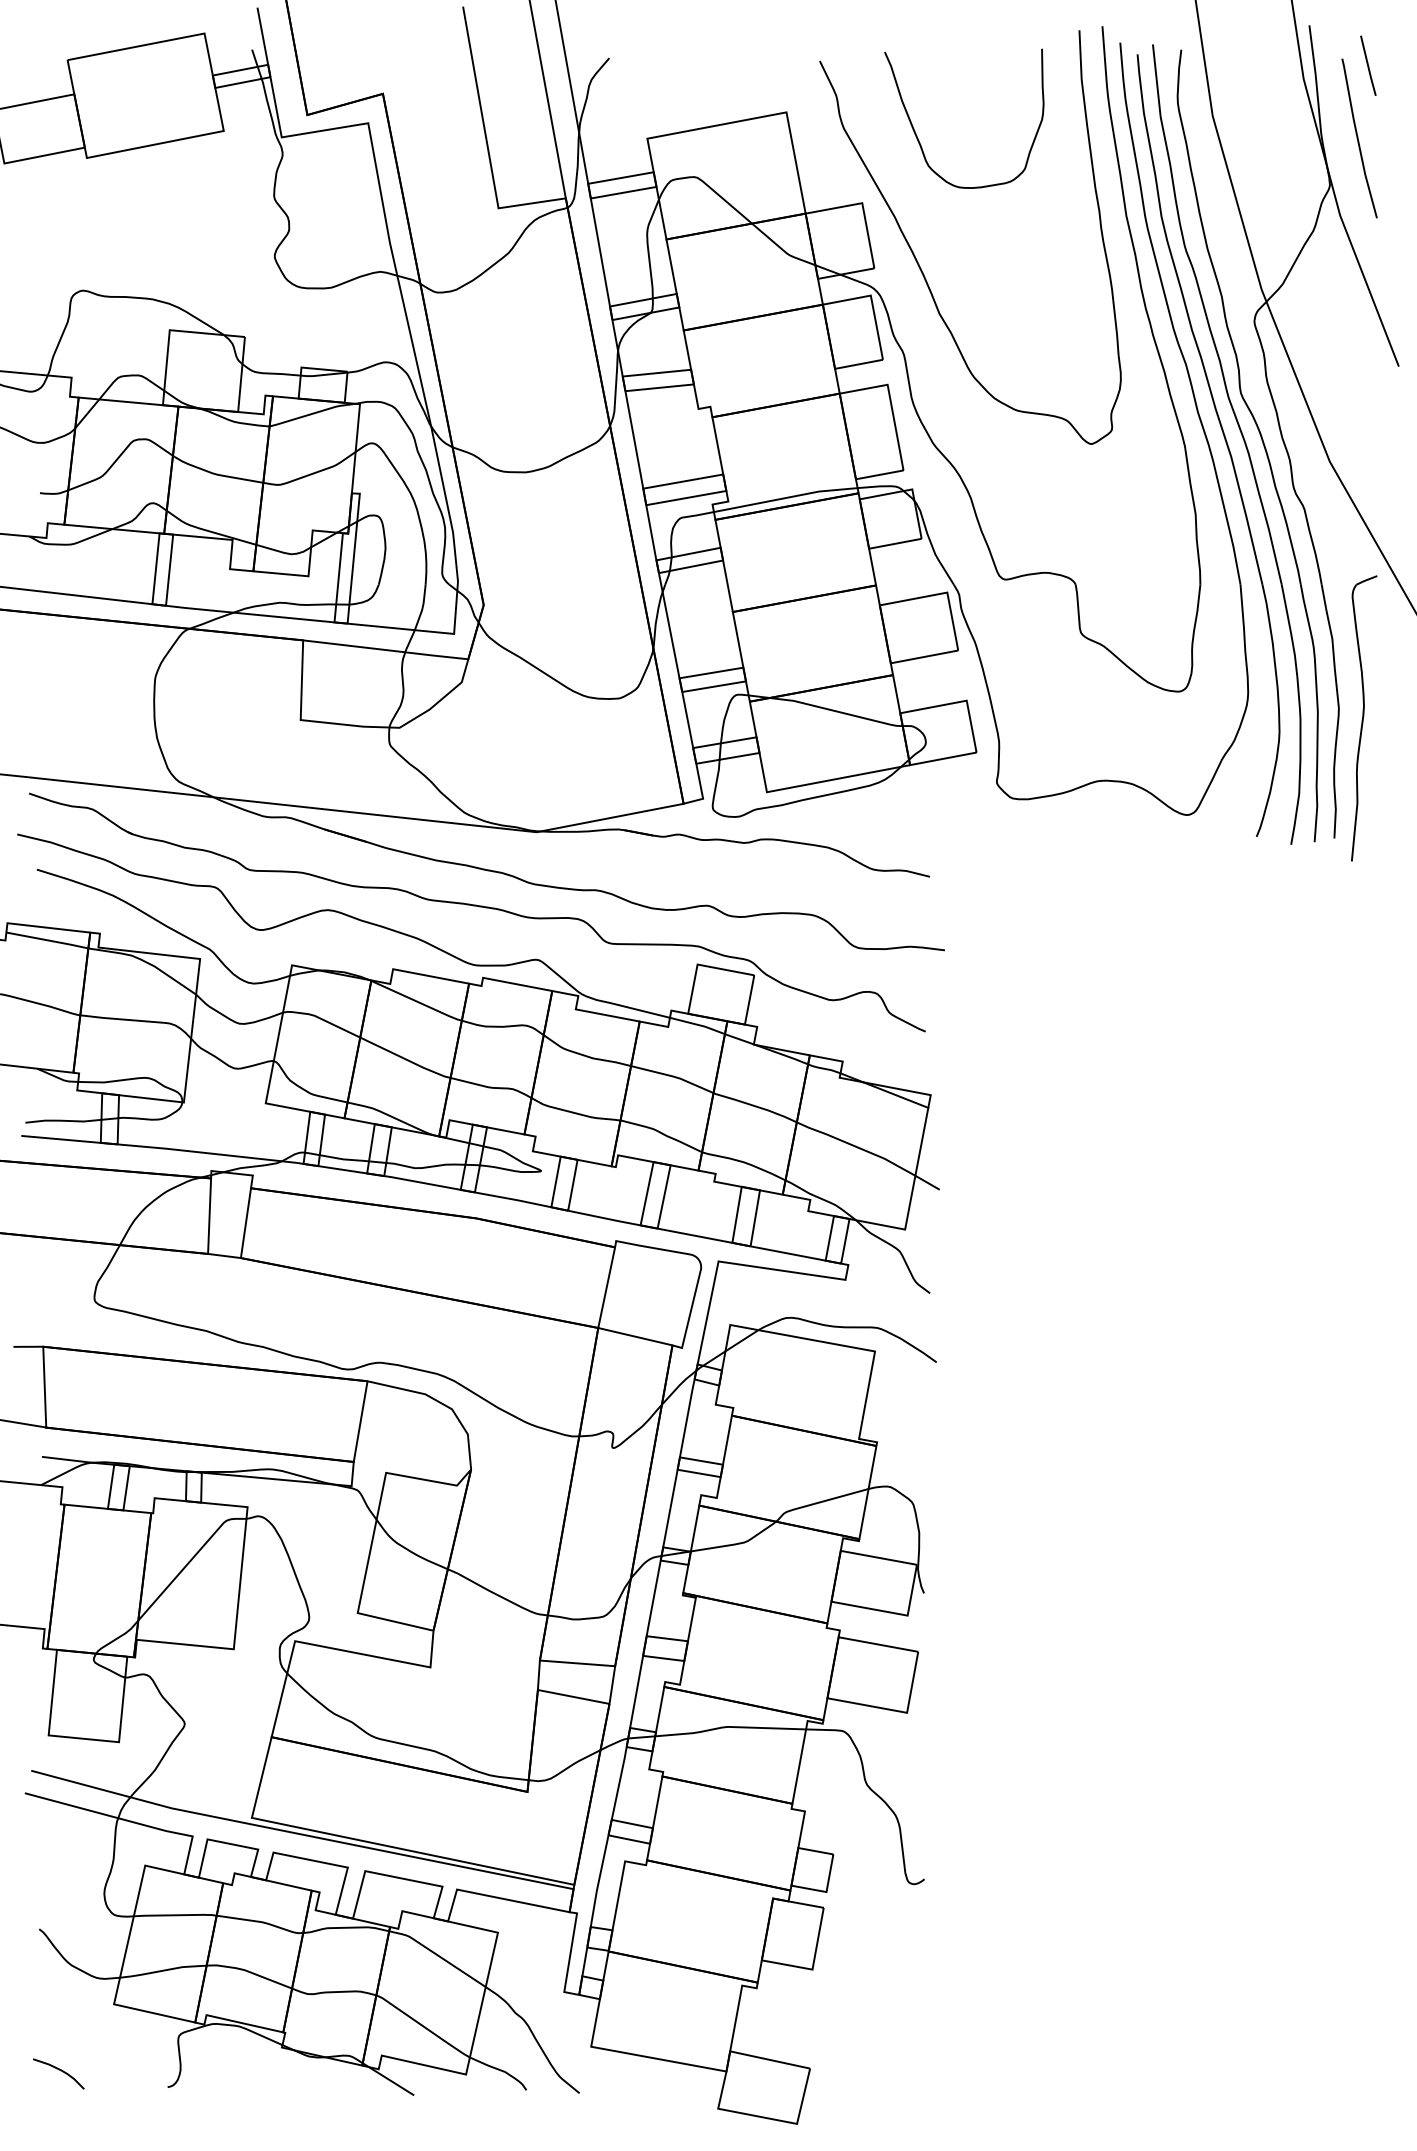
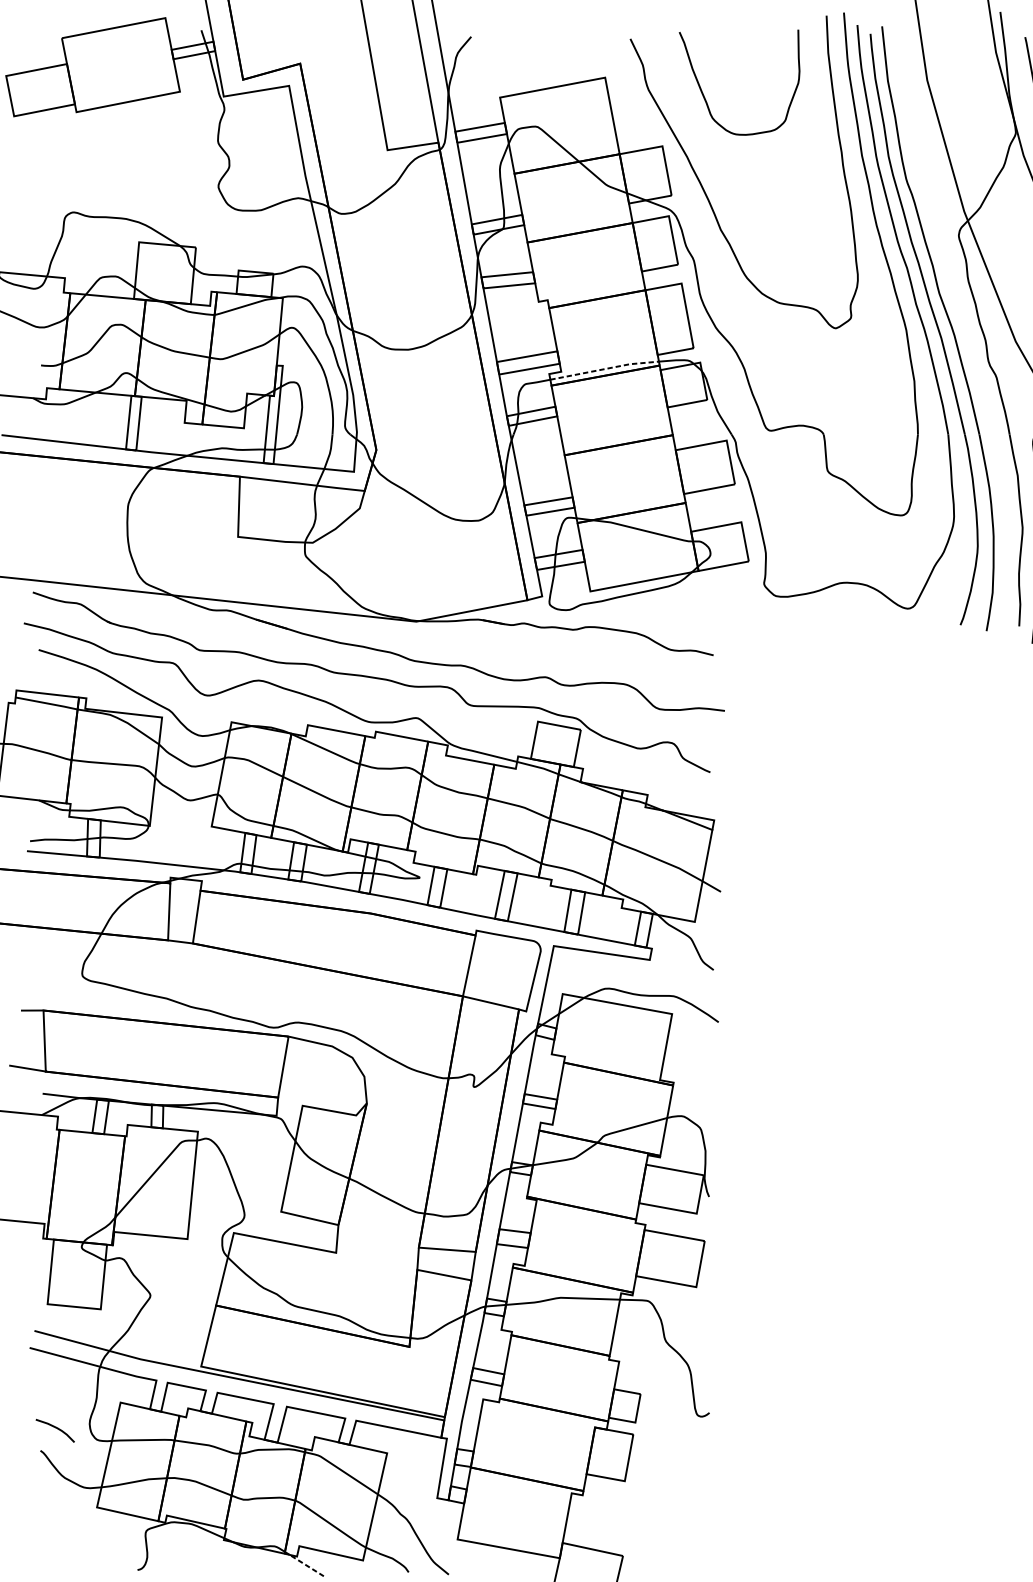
part: (1261, 440) -> (964, 325), removed
line: (786, 498) -> (605, 369), solid -> dashed
curve: (58, 2070) -> (55, 1428), moved
line: (391, 2081) -> (306, 1565), solid -> dashed

